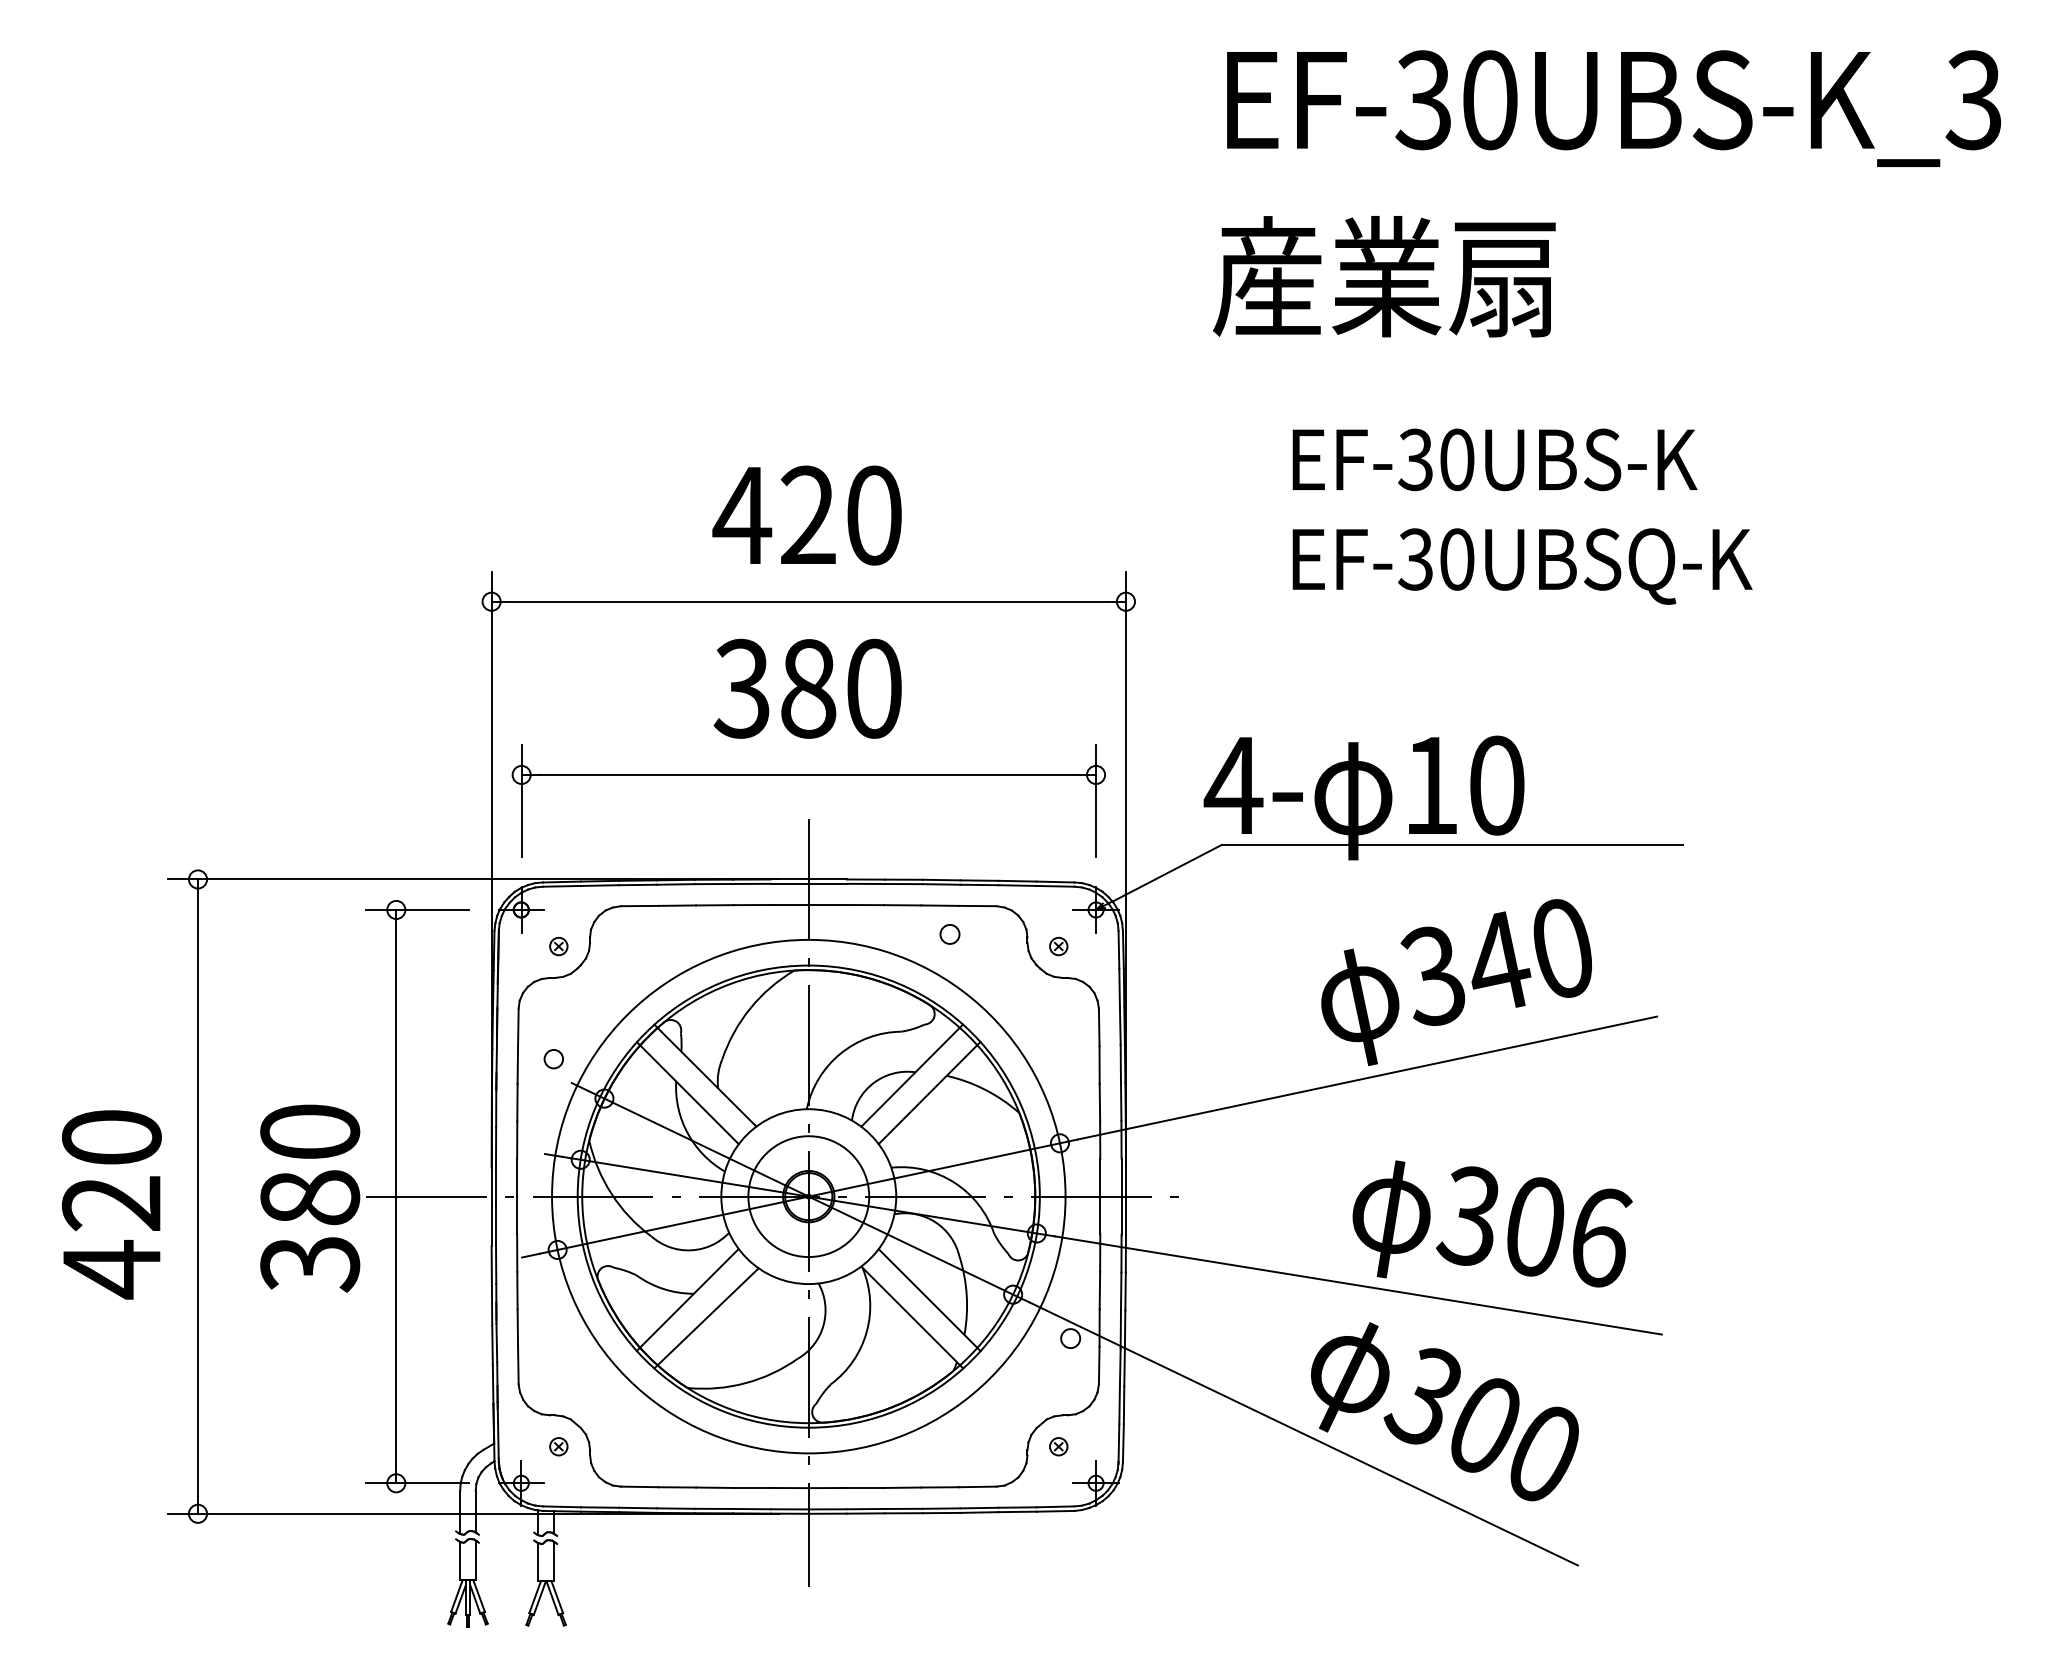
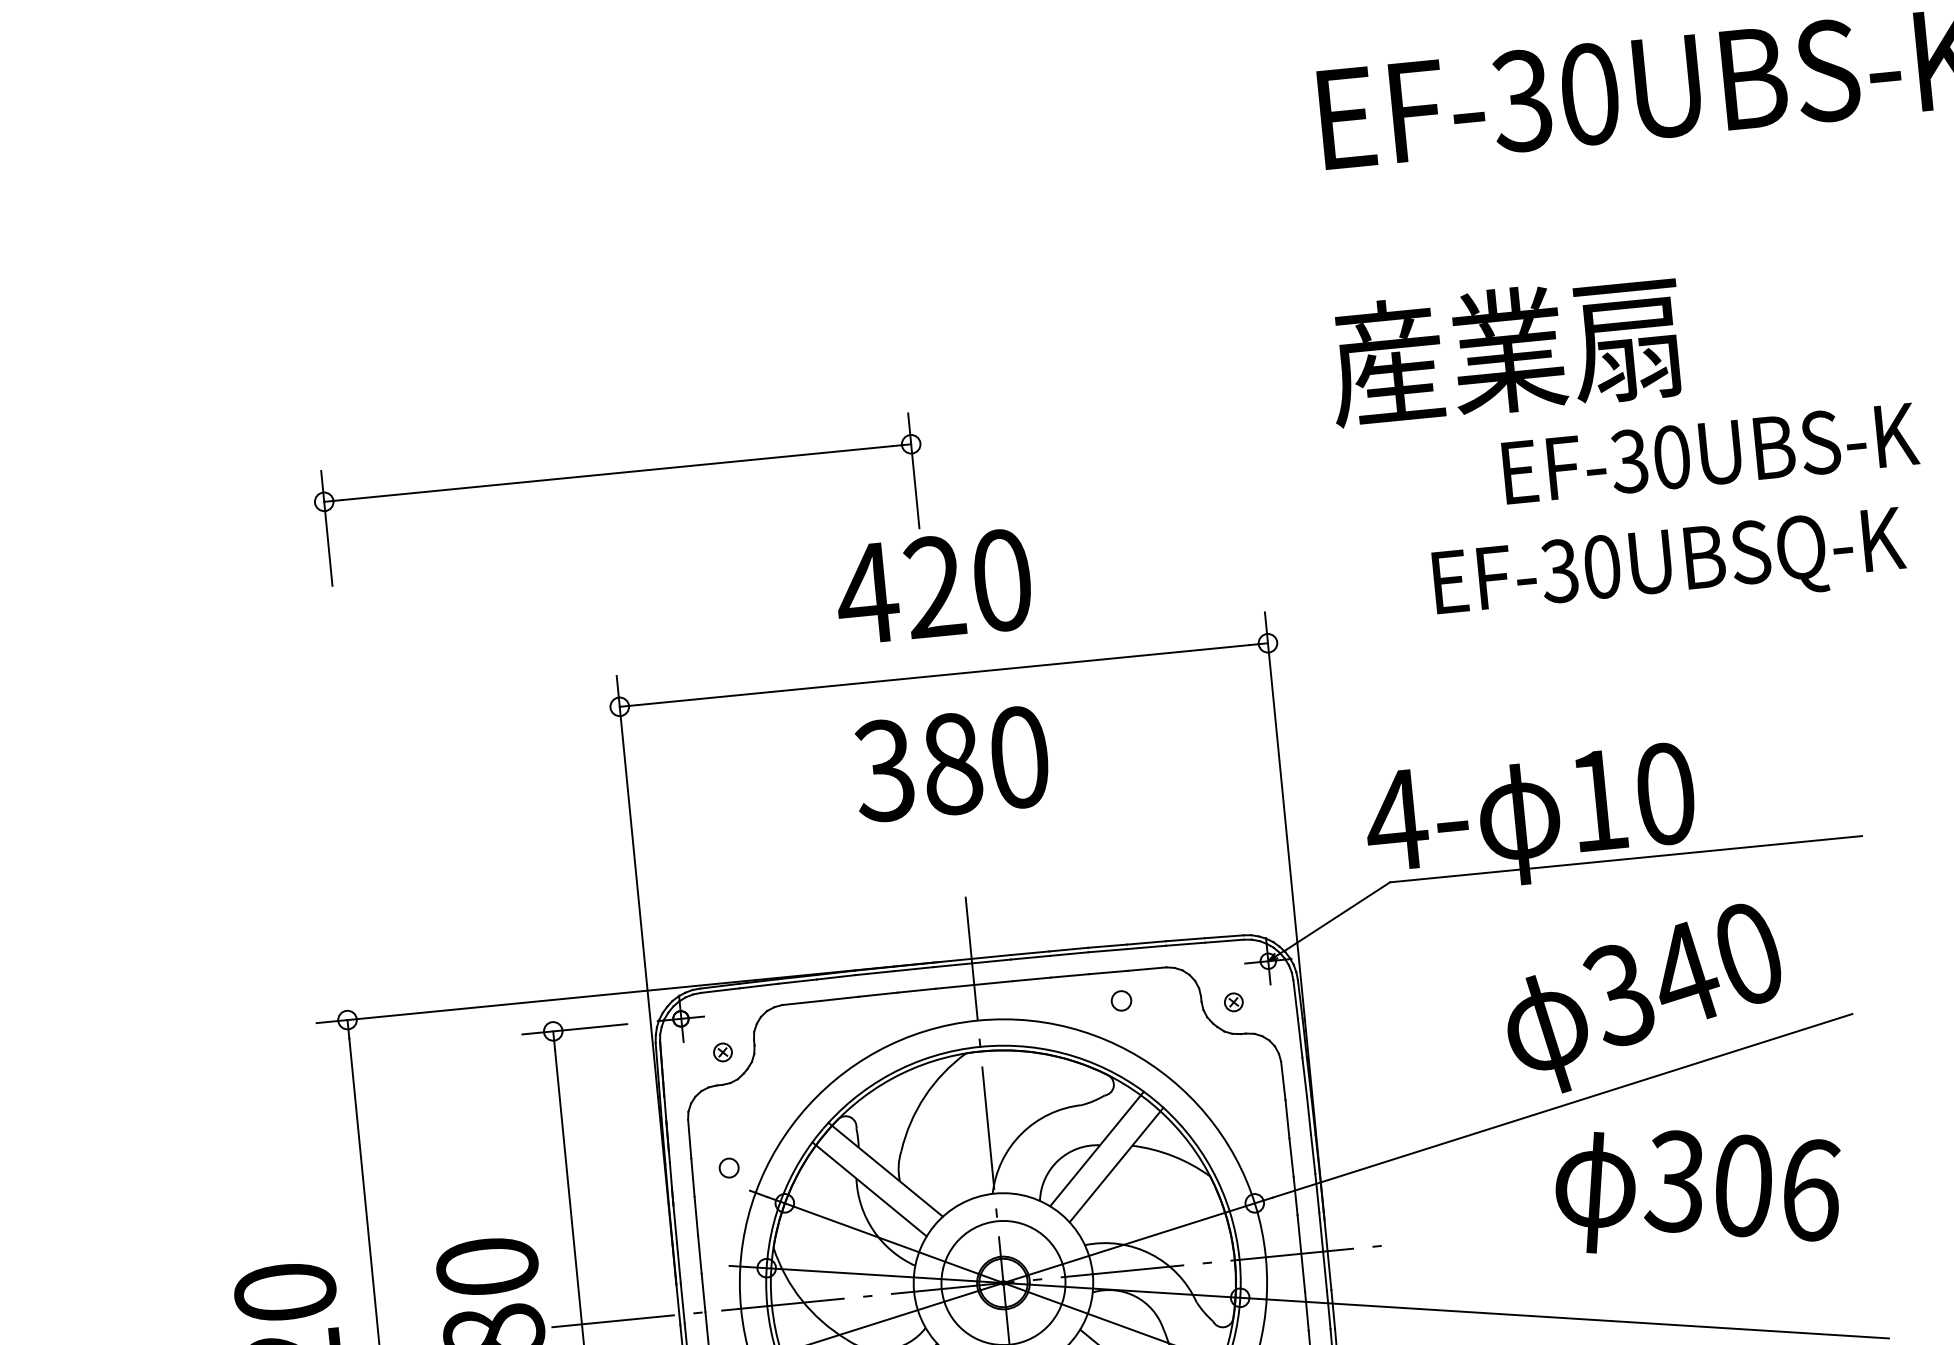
text: (1384, 276) -> (1506, 350), moved
text: (1494, 459) -> (1710, 453), moved
part: (808, 775) -> (617, 473), moved
text: (1492, 1223) -> (1699, 1186), moved

